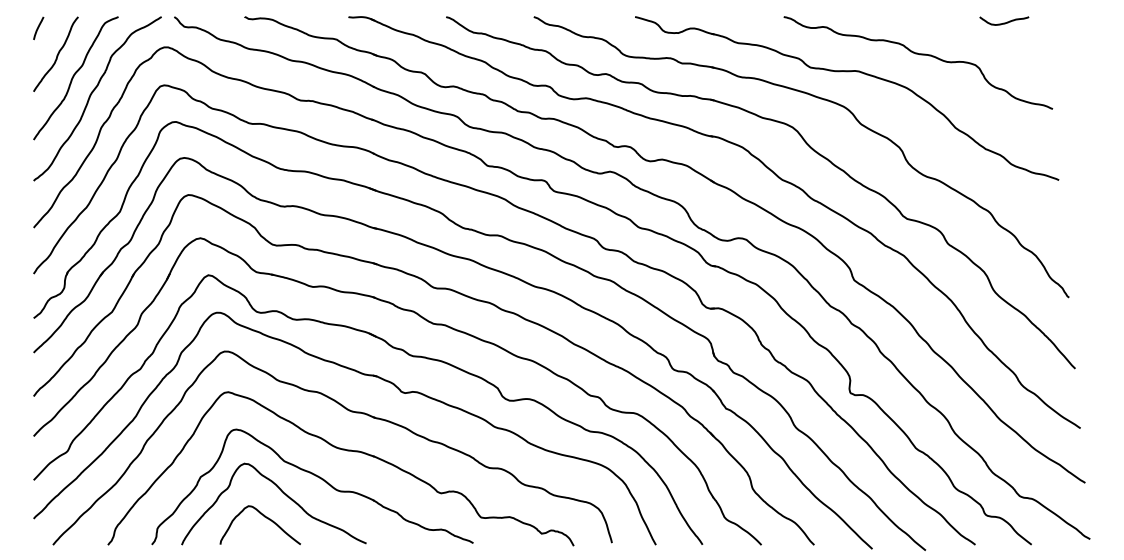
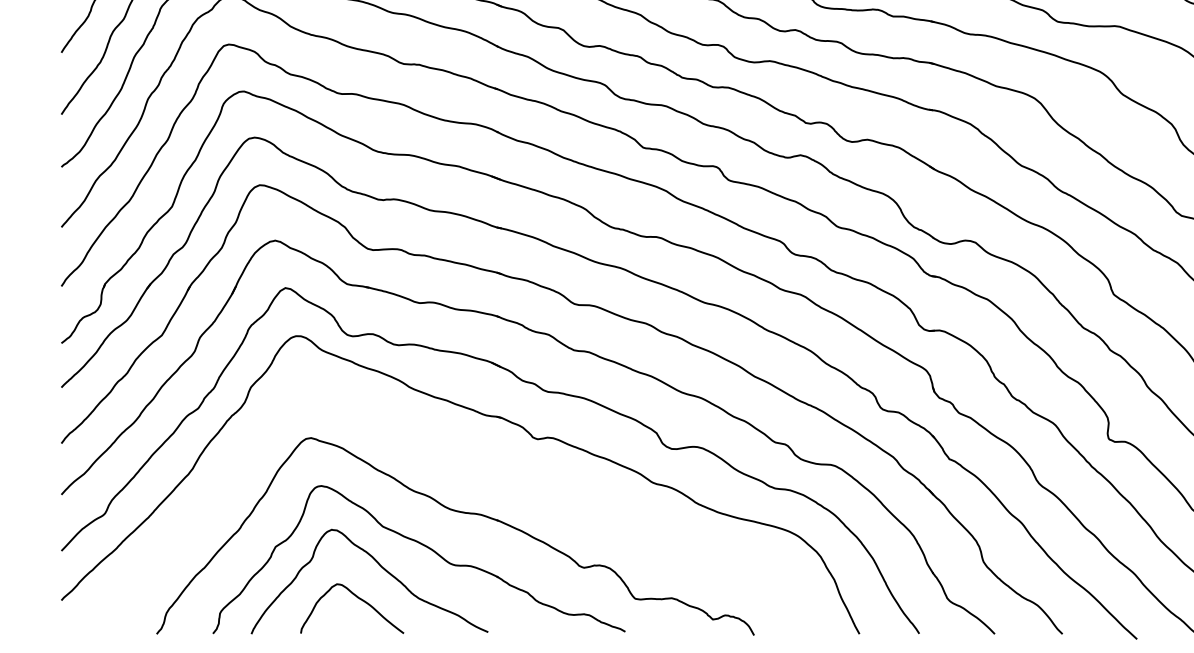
part: (349, 411) -> (466, 462), removed

